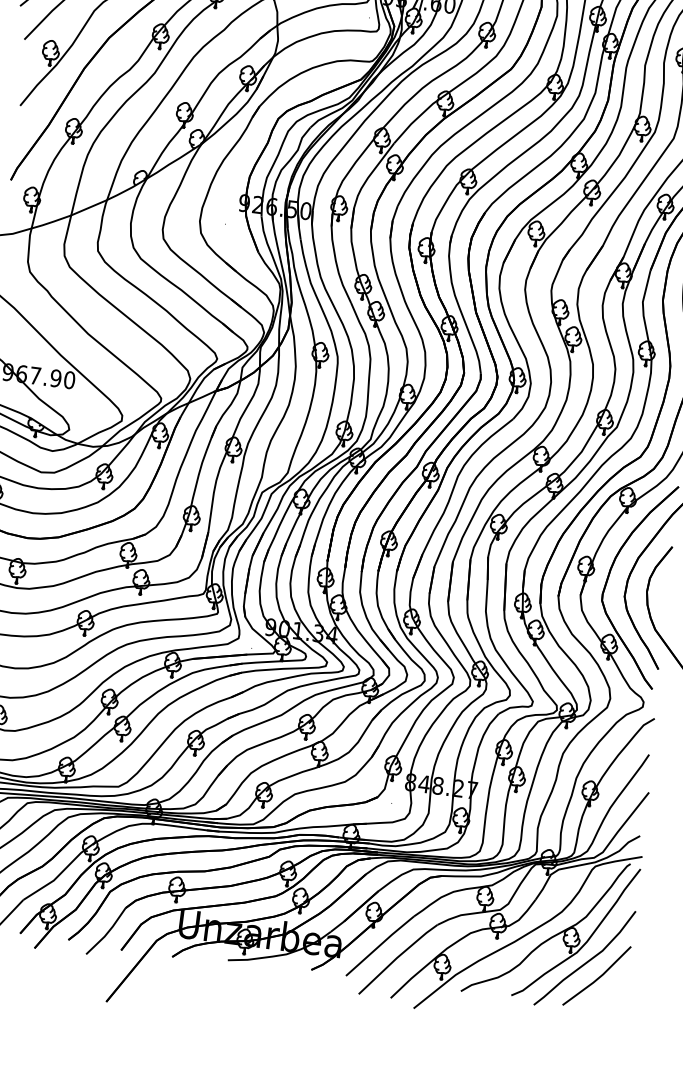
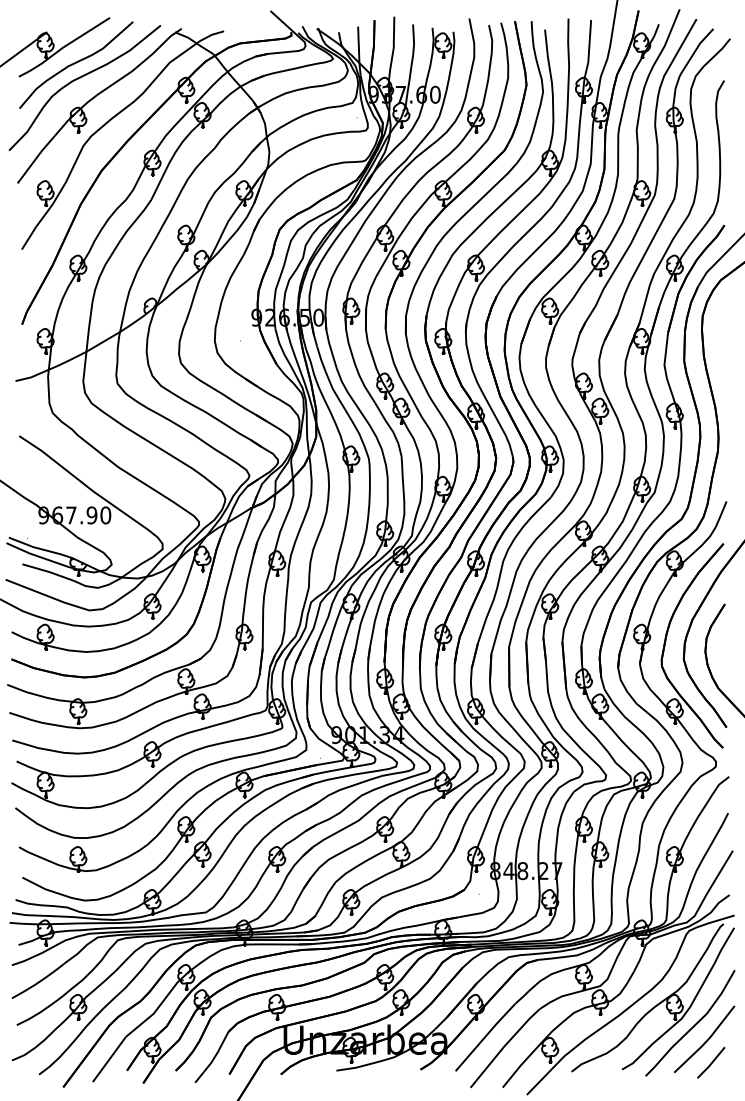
line: (600, 999) -> (711, 1062), added

